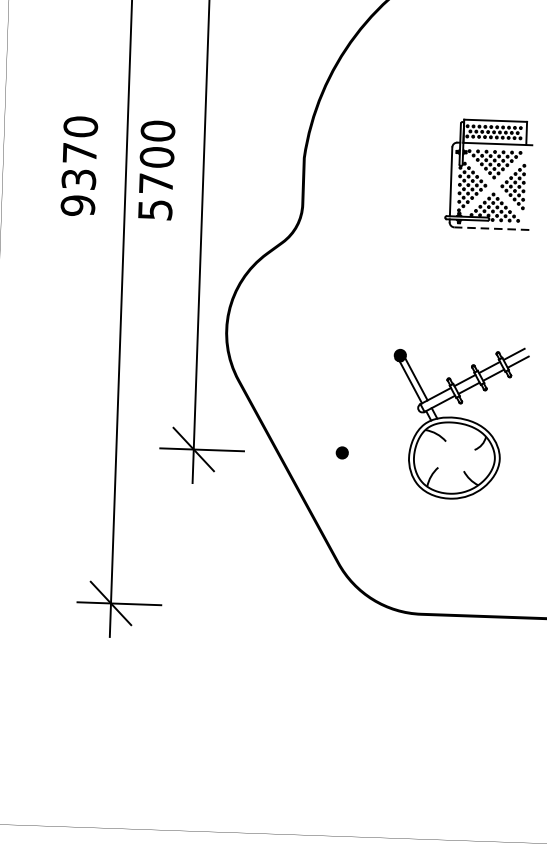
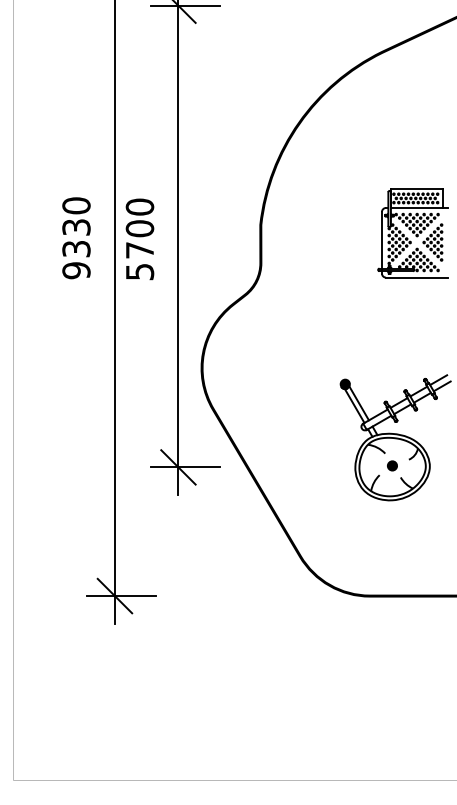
text: (79, 153) -> (76, 227), 9370 -> 9330
line: (491, 228) -> (416, 277), dashed -> solid
part: (342, 452) -> (392, 465), moved

